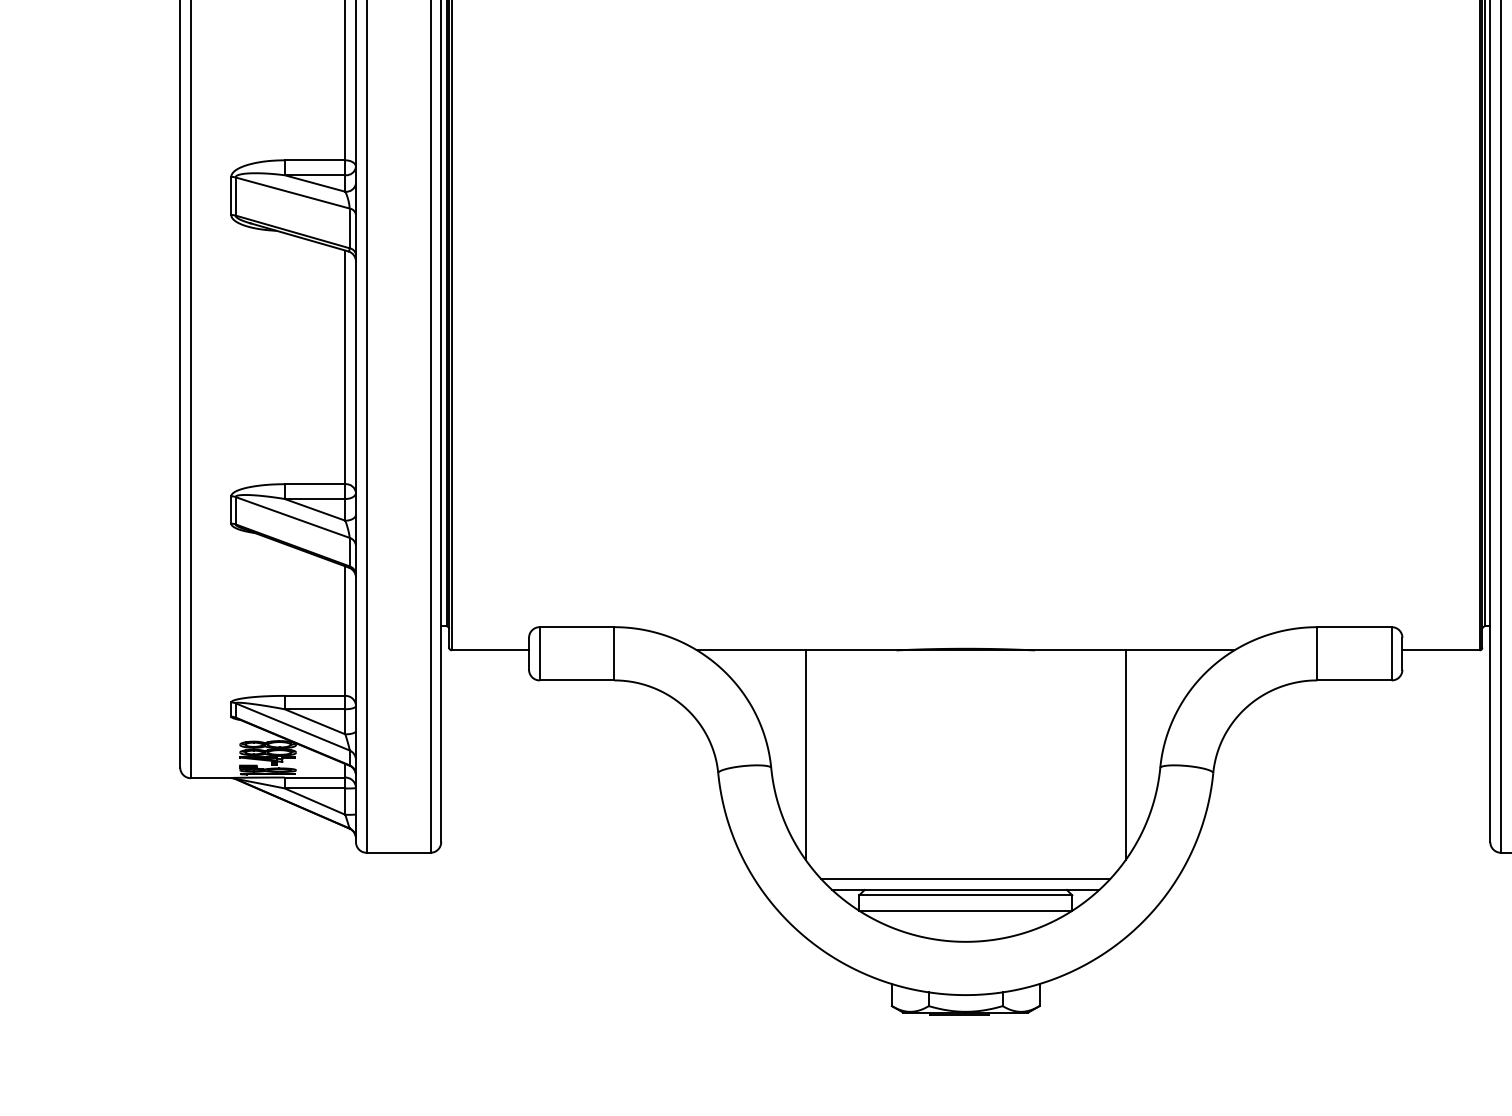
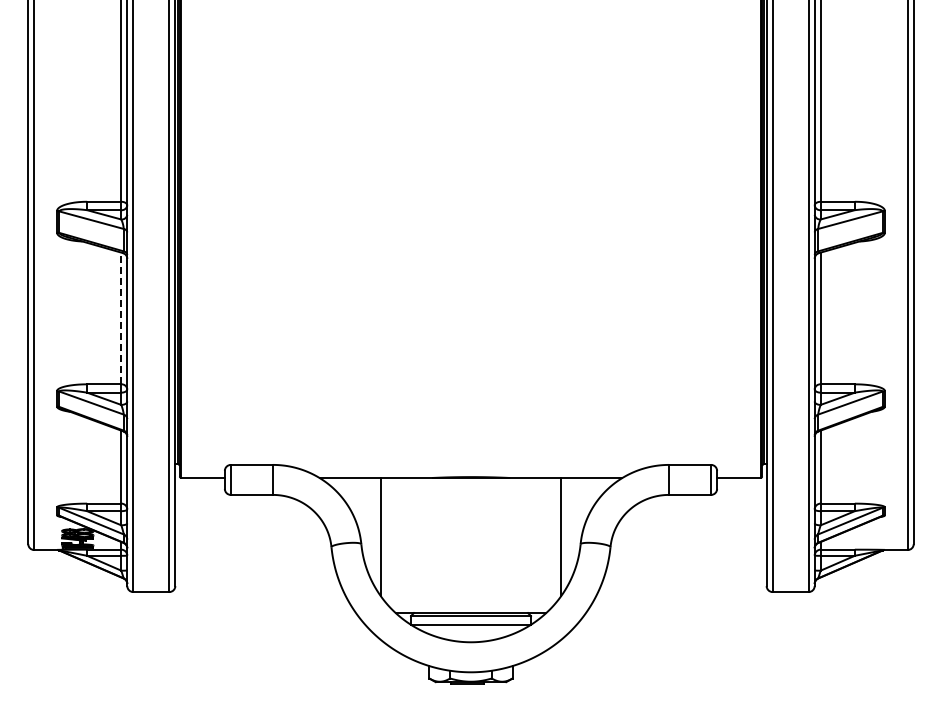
line: (345, 367) -> (121, 318), solid -> dashed
line: (964, 880) -> (470, 607), removed

